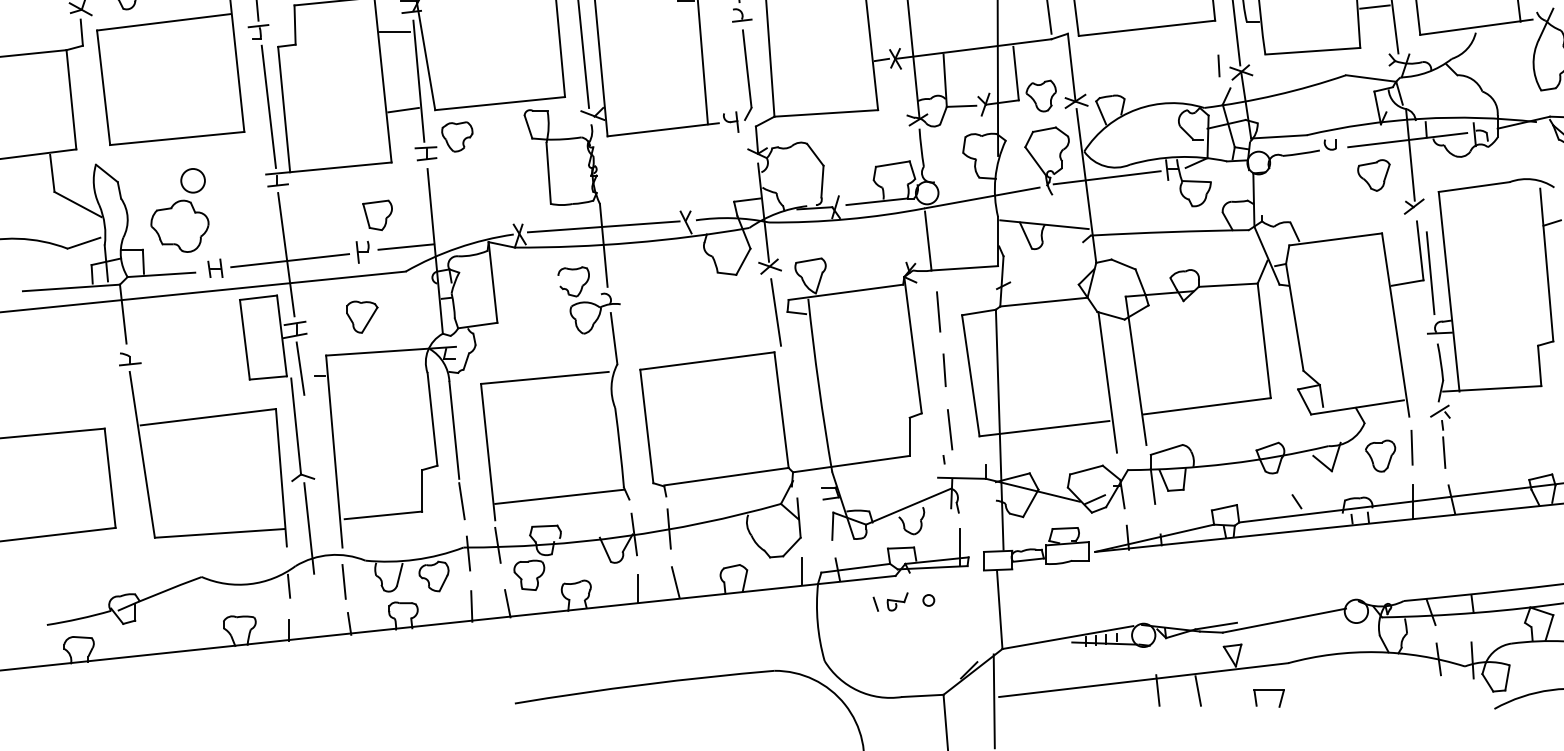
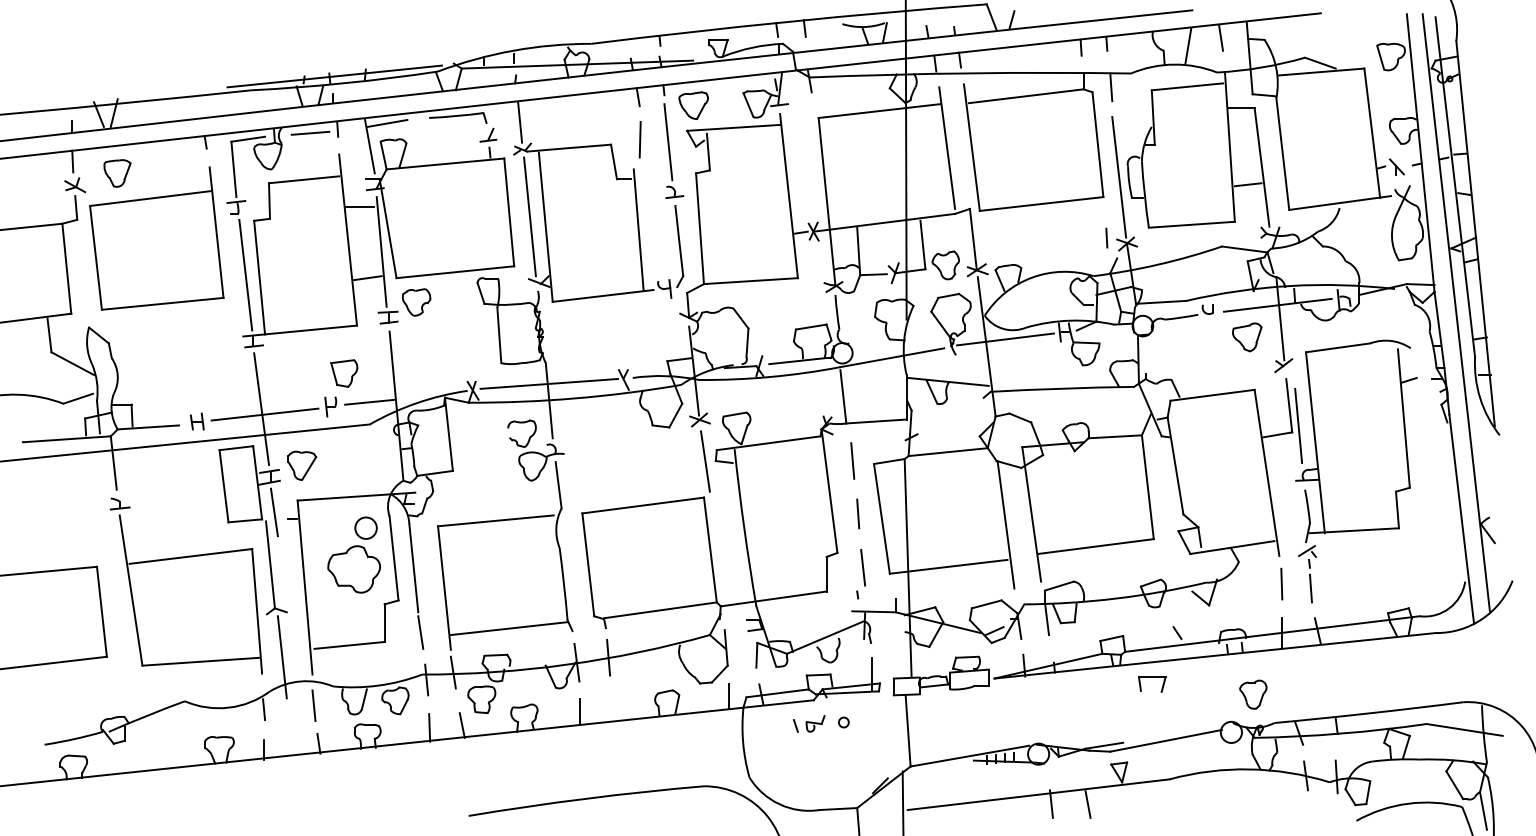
part: (179, 209) -> (353, 554), moved
part: (362, 316) -> (302, 465), moved
part: (1380, 455) -> (1253, 694), moved
line: (675, 582) -> (614, 706), removed
part: (1269, 690) -> (1152, 677), moved

